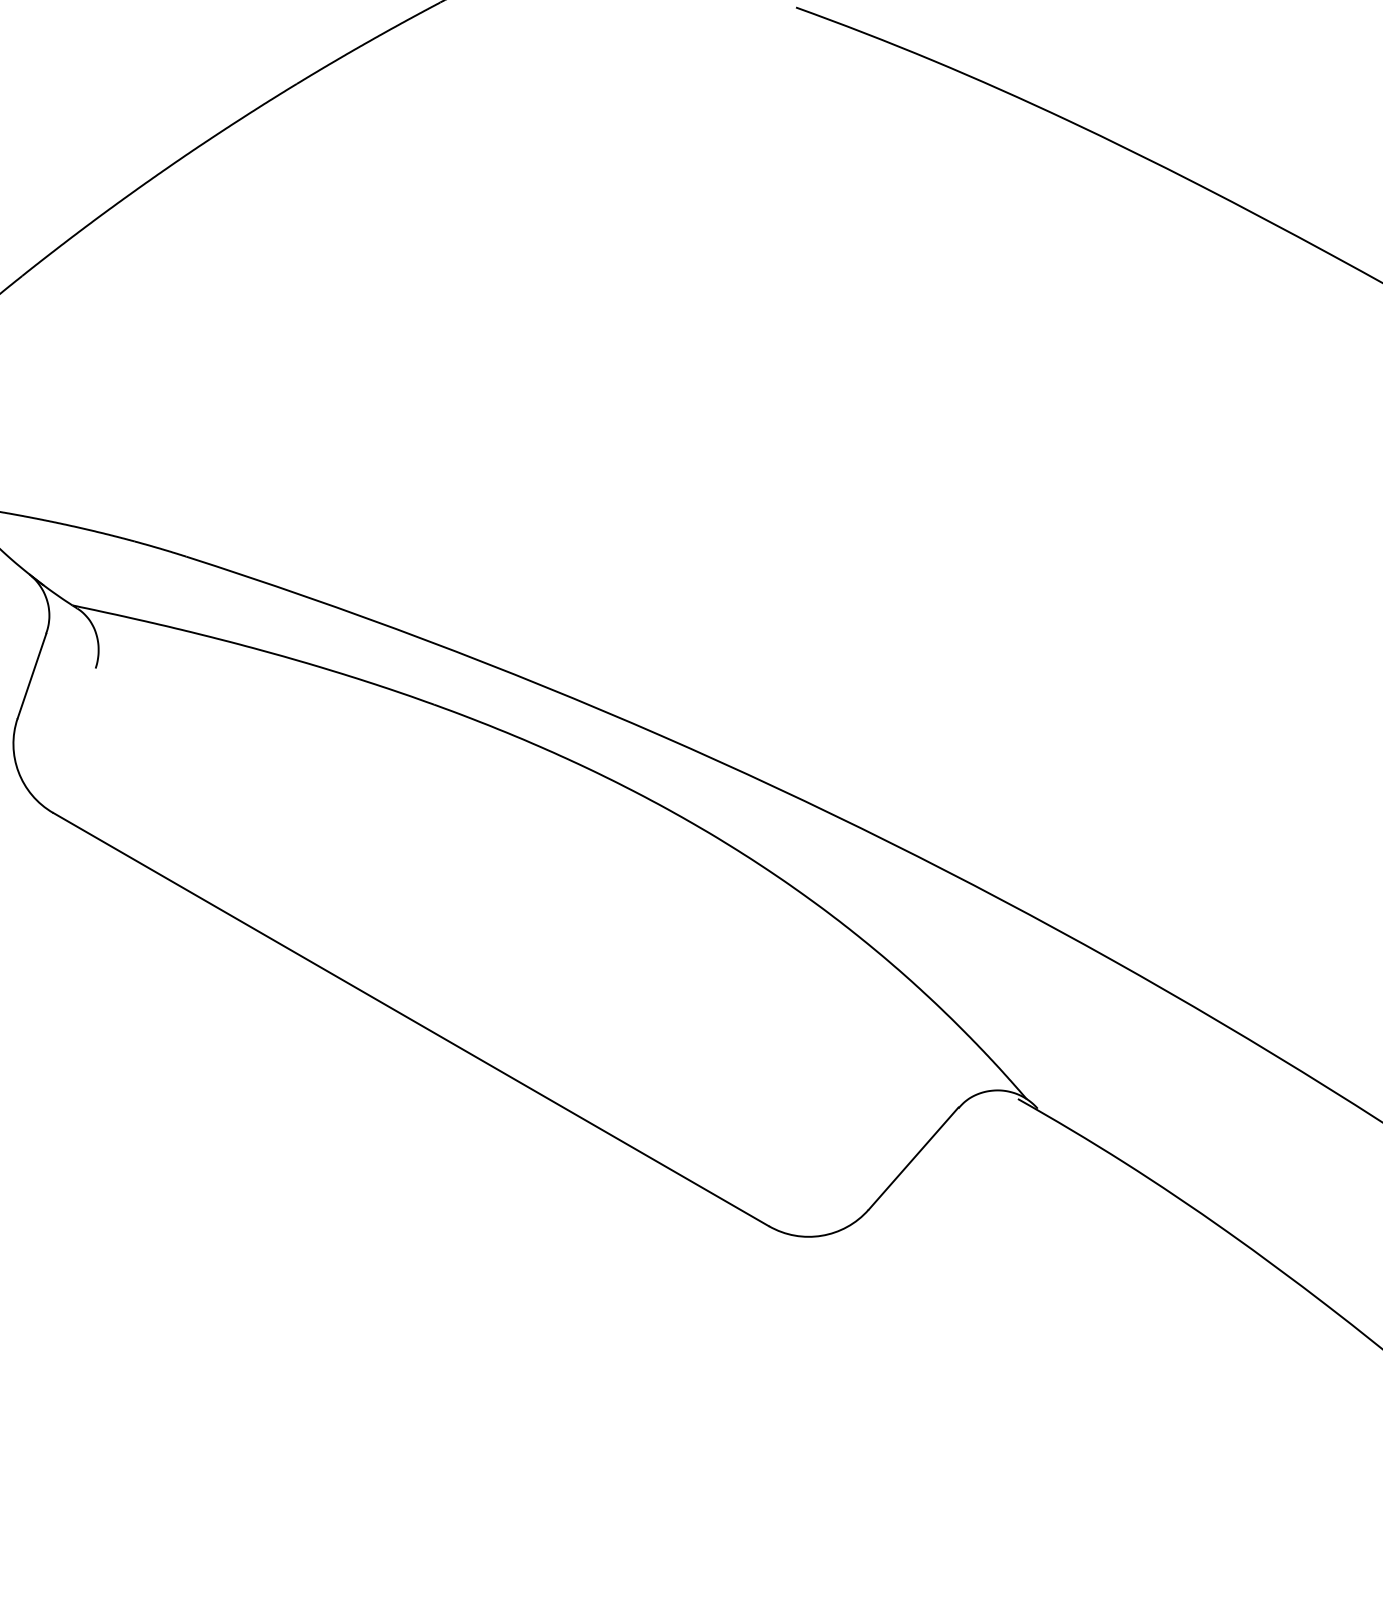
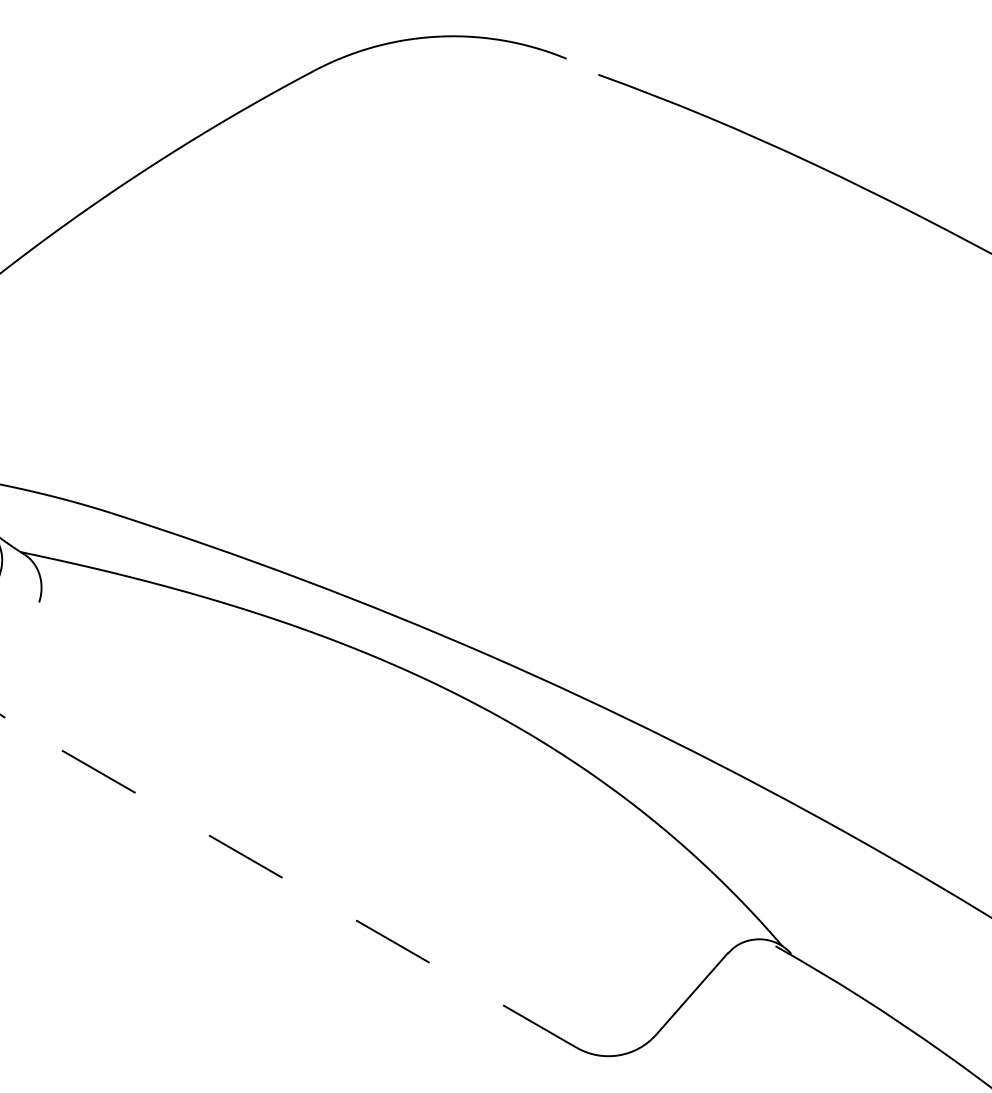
line: (410, 1019) -> (290, 882), solid -> dashed

